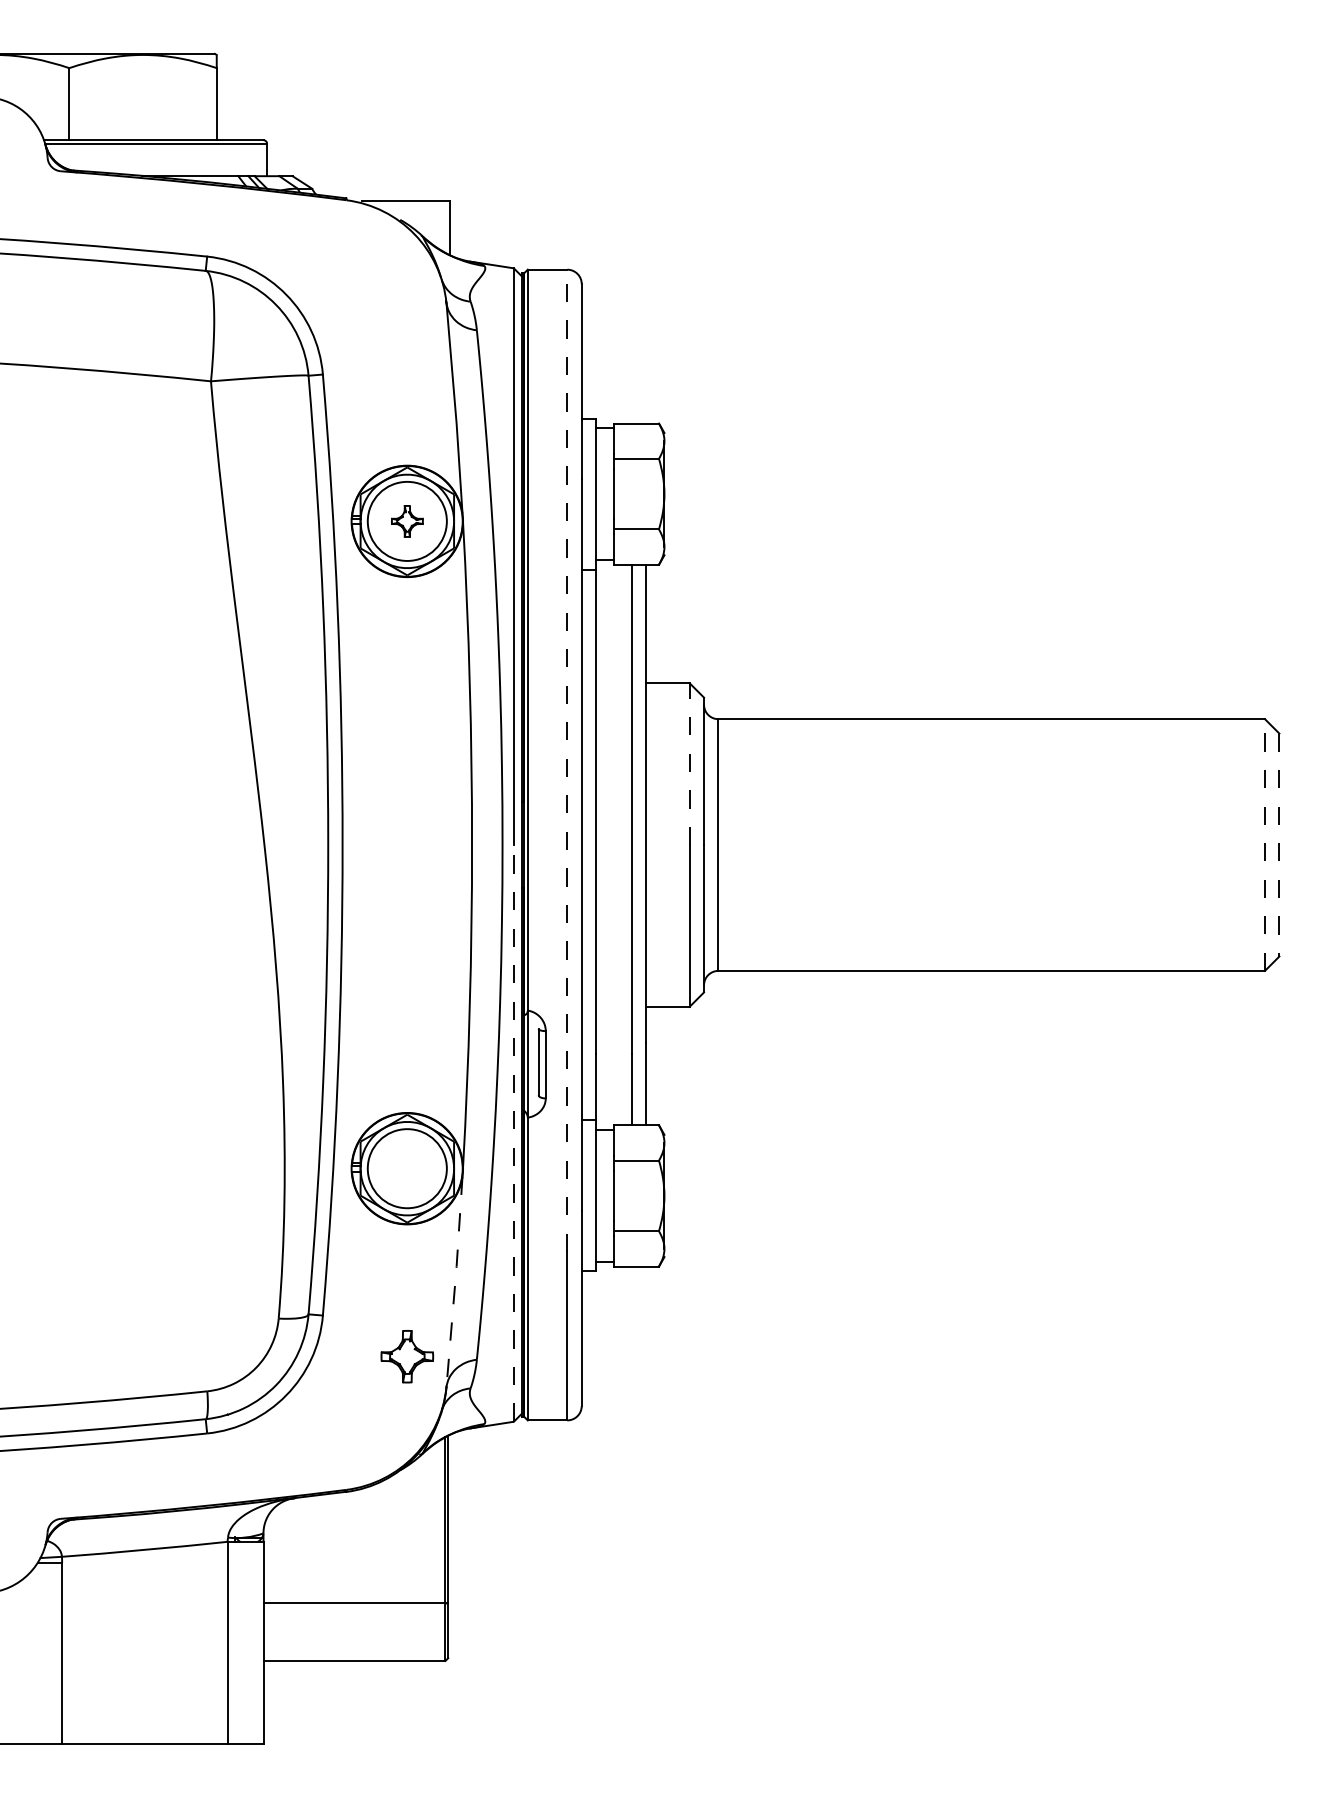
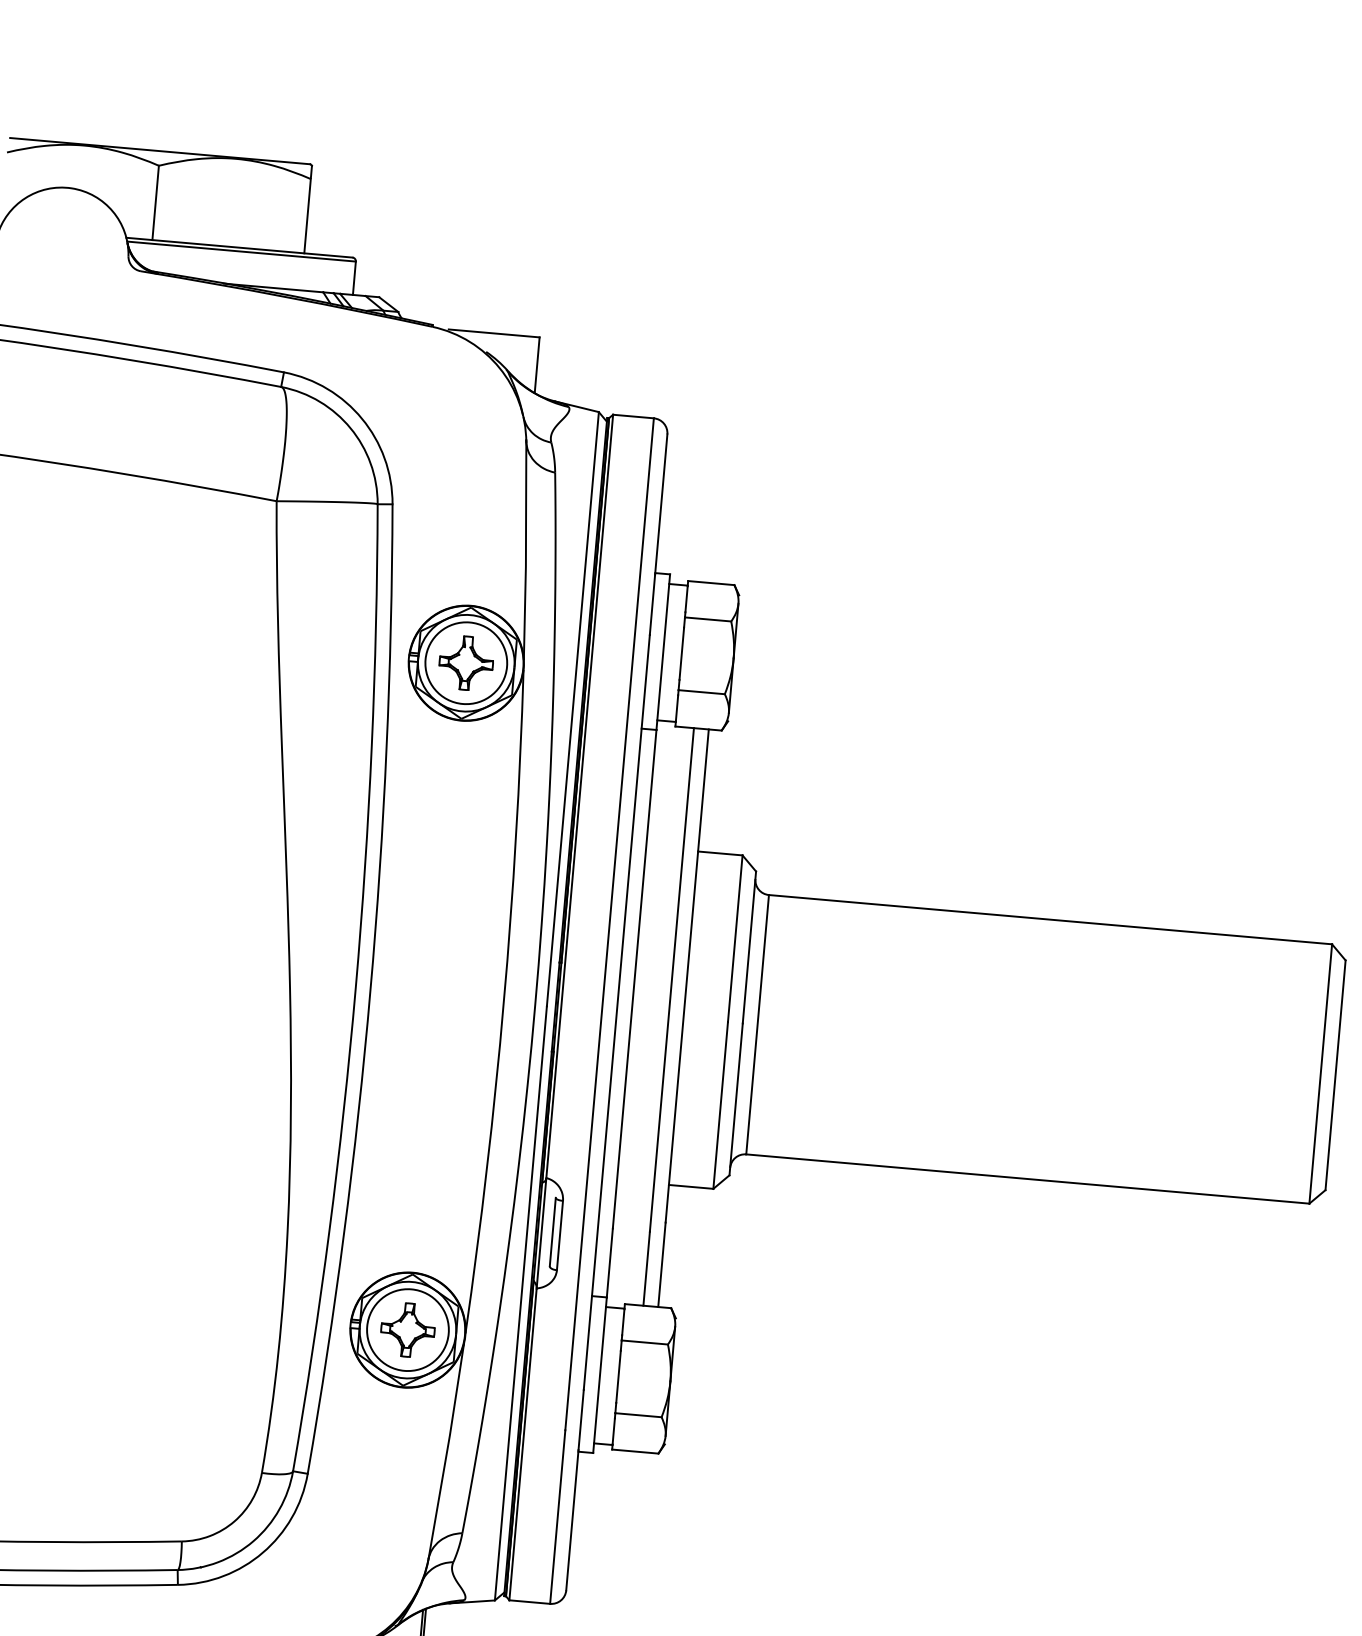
part: (407, 521) -> (466, 663), size x1.67
line: (567, 760) -> (609, 924), dashed -> solid
line: (689, 764) -> (735, 939), dashed -> solid
line: (1264, 845) -> (1320, 1074), dashed -> solid
line: (1279, 845) -> (1335, 1075), dashed -> solid
line: (513, 1132) -> (520, 1302), dashed -> solid
line: (455, 1281) -> (447, 1450), dashed -> solid
part: (407, 1356) -> (408, 1329), moved

